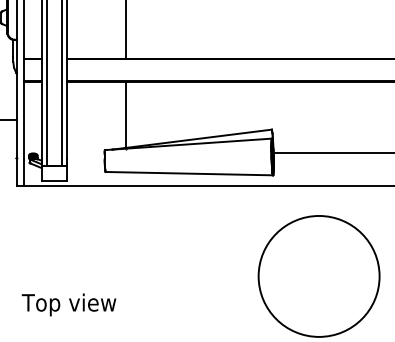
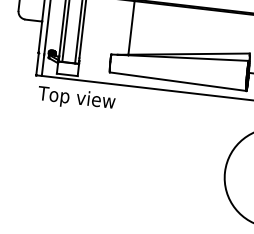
text: (68, 304) -> (76, 98), moved

